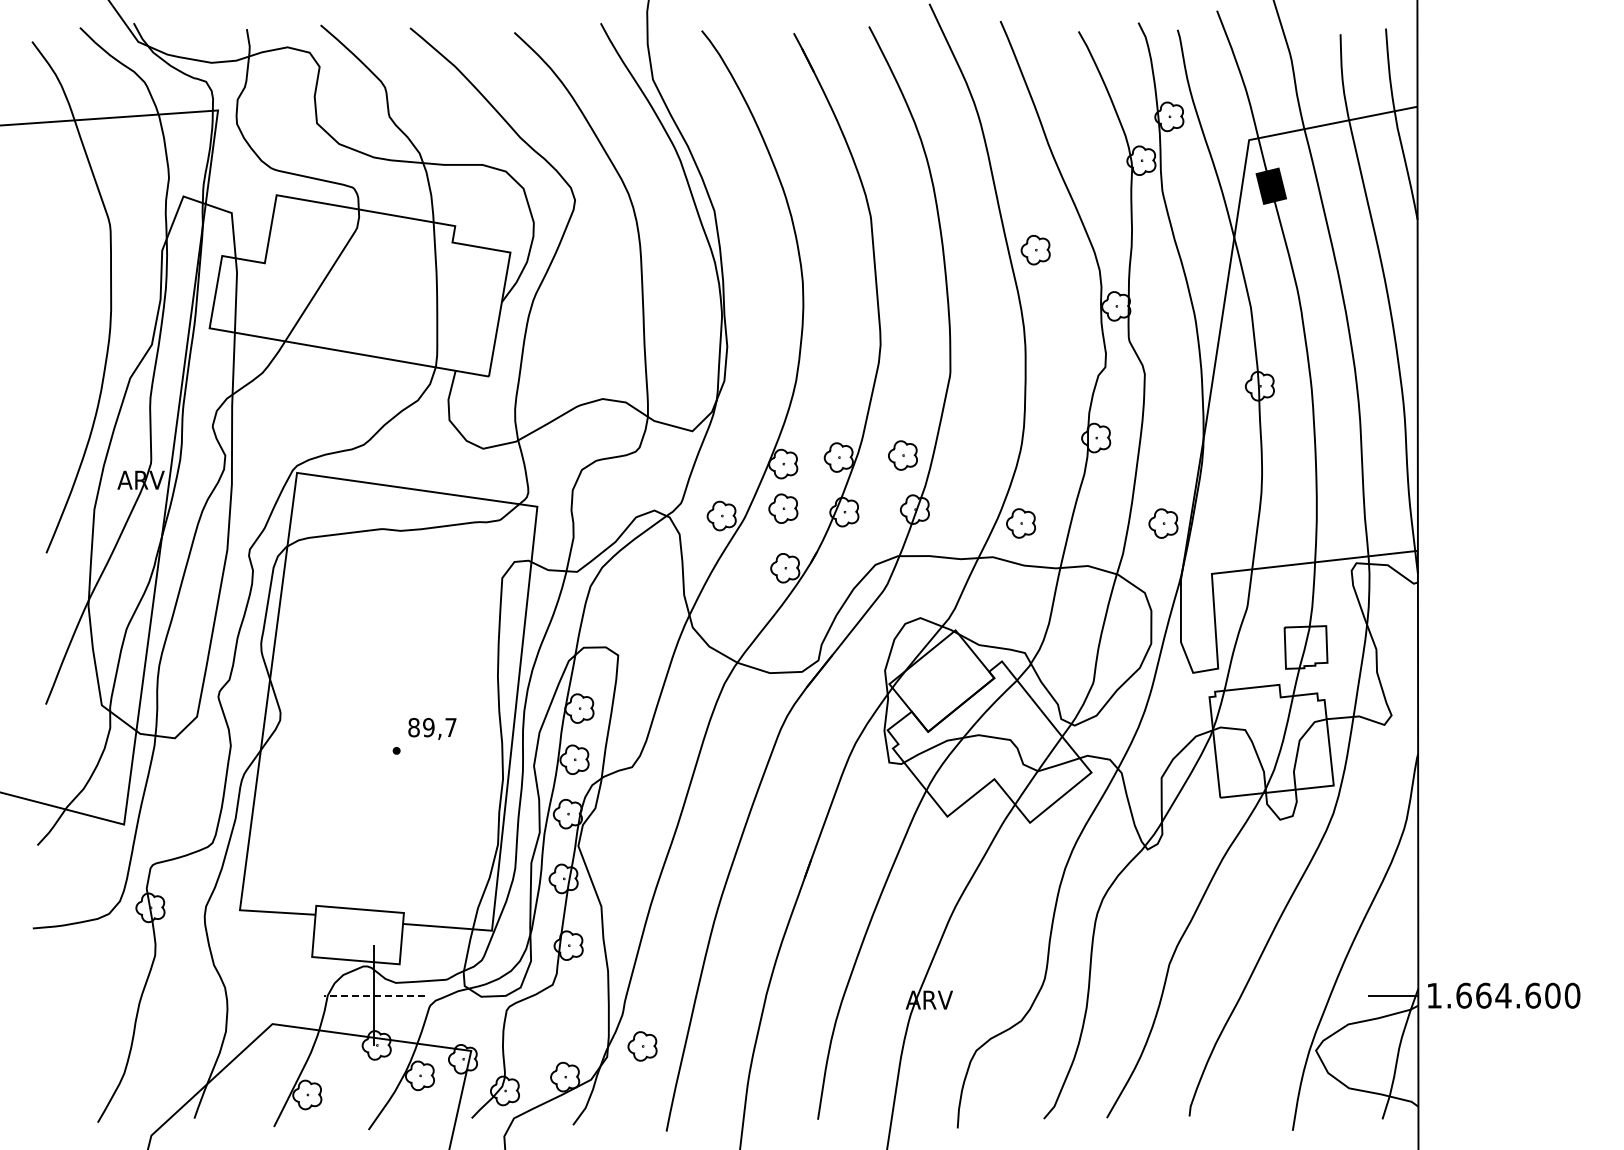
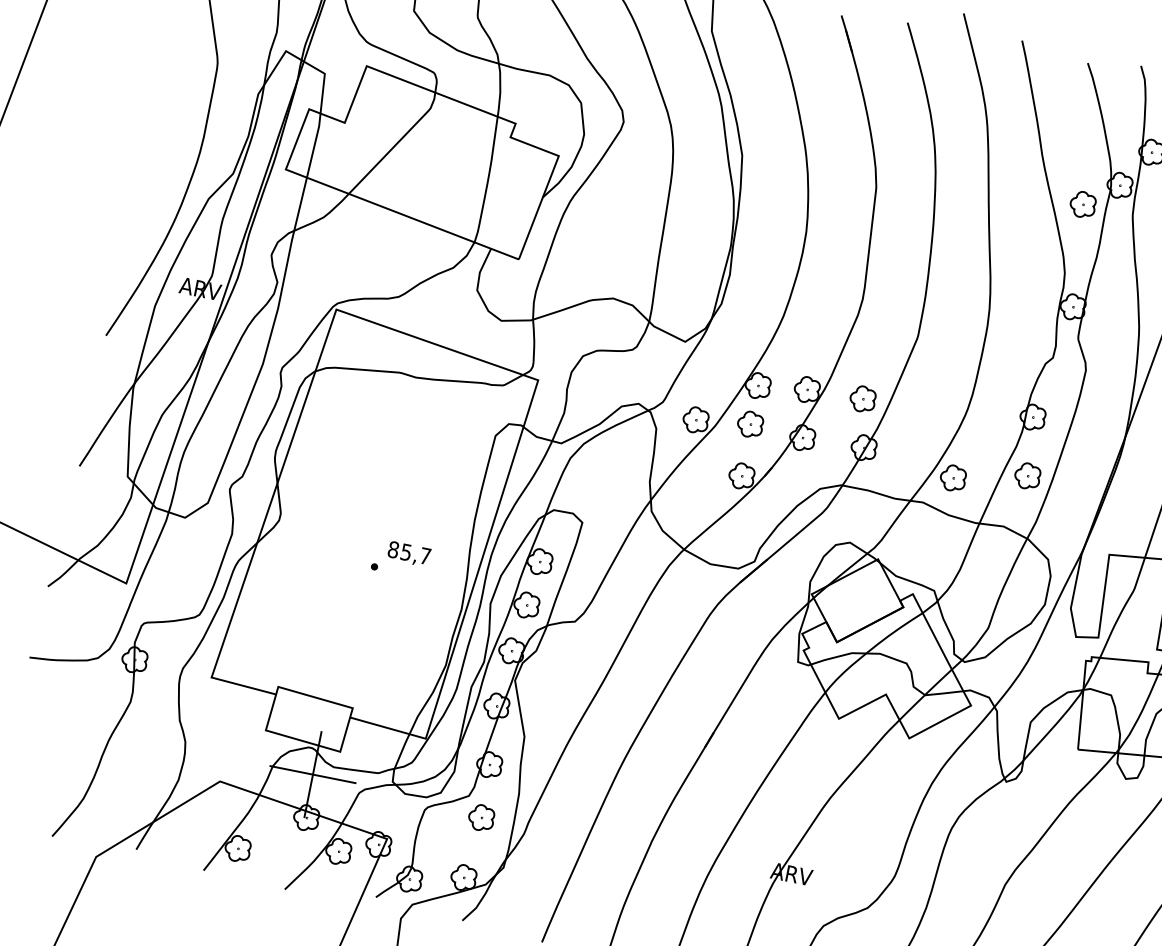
part: (1035, 250) -> (1082, 204), moved
part: (1163, 523) -> (1027, 476), moved
text: (428, 727) -> (406, 552), 89,7 -> 85,7
line: (373, 995) -> (312, 774), dashed -> solid
part: (642, 1046) -> (481, 817), moved

